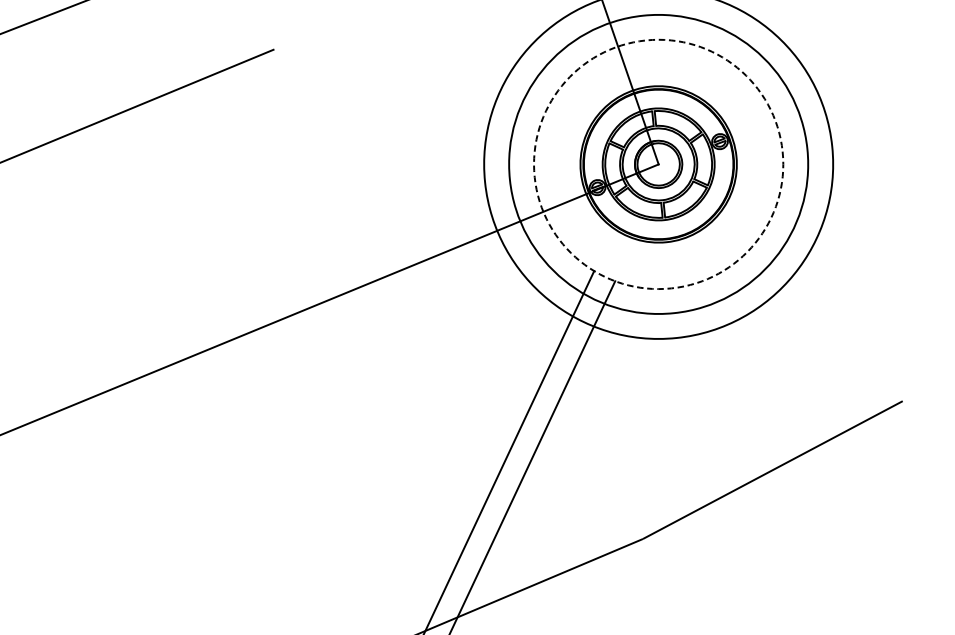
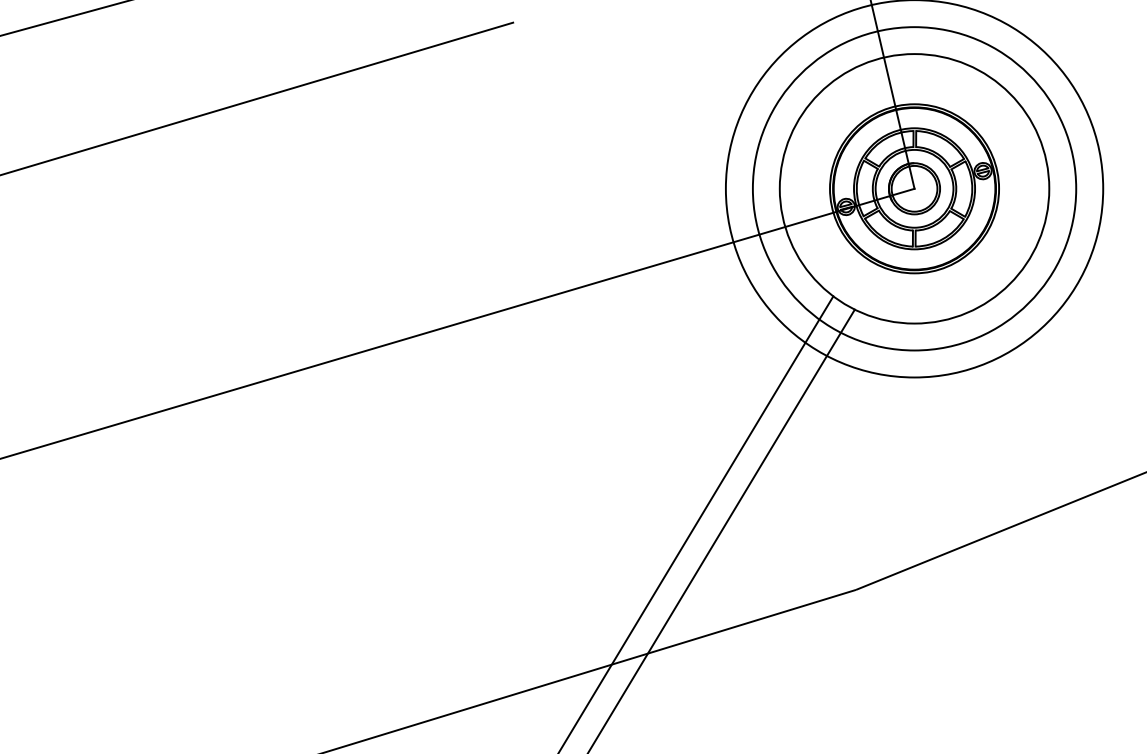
circle: (658, 164) -> (914, 188), dashed -> solid

